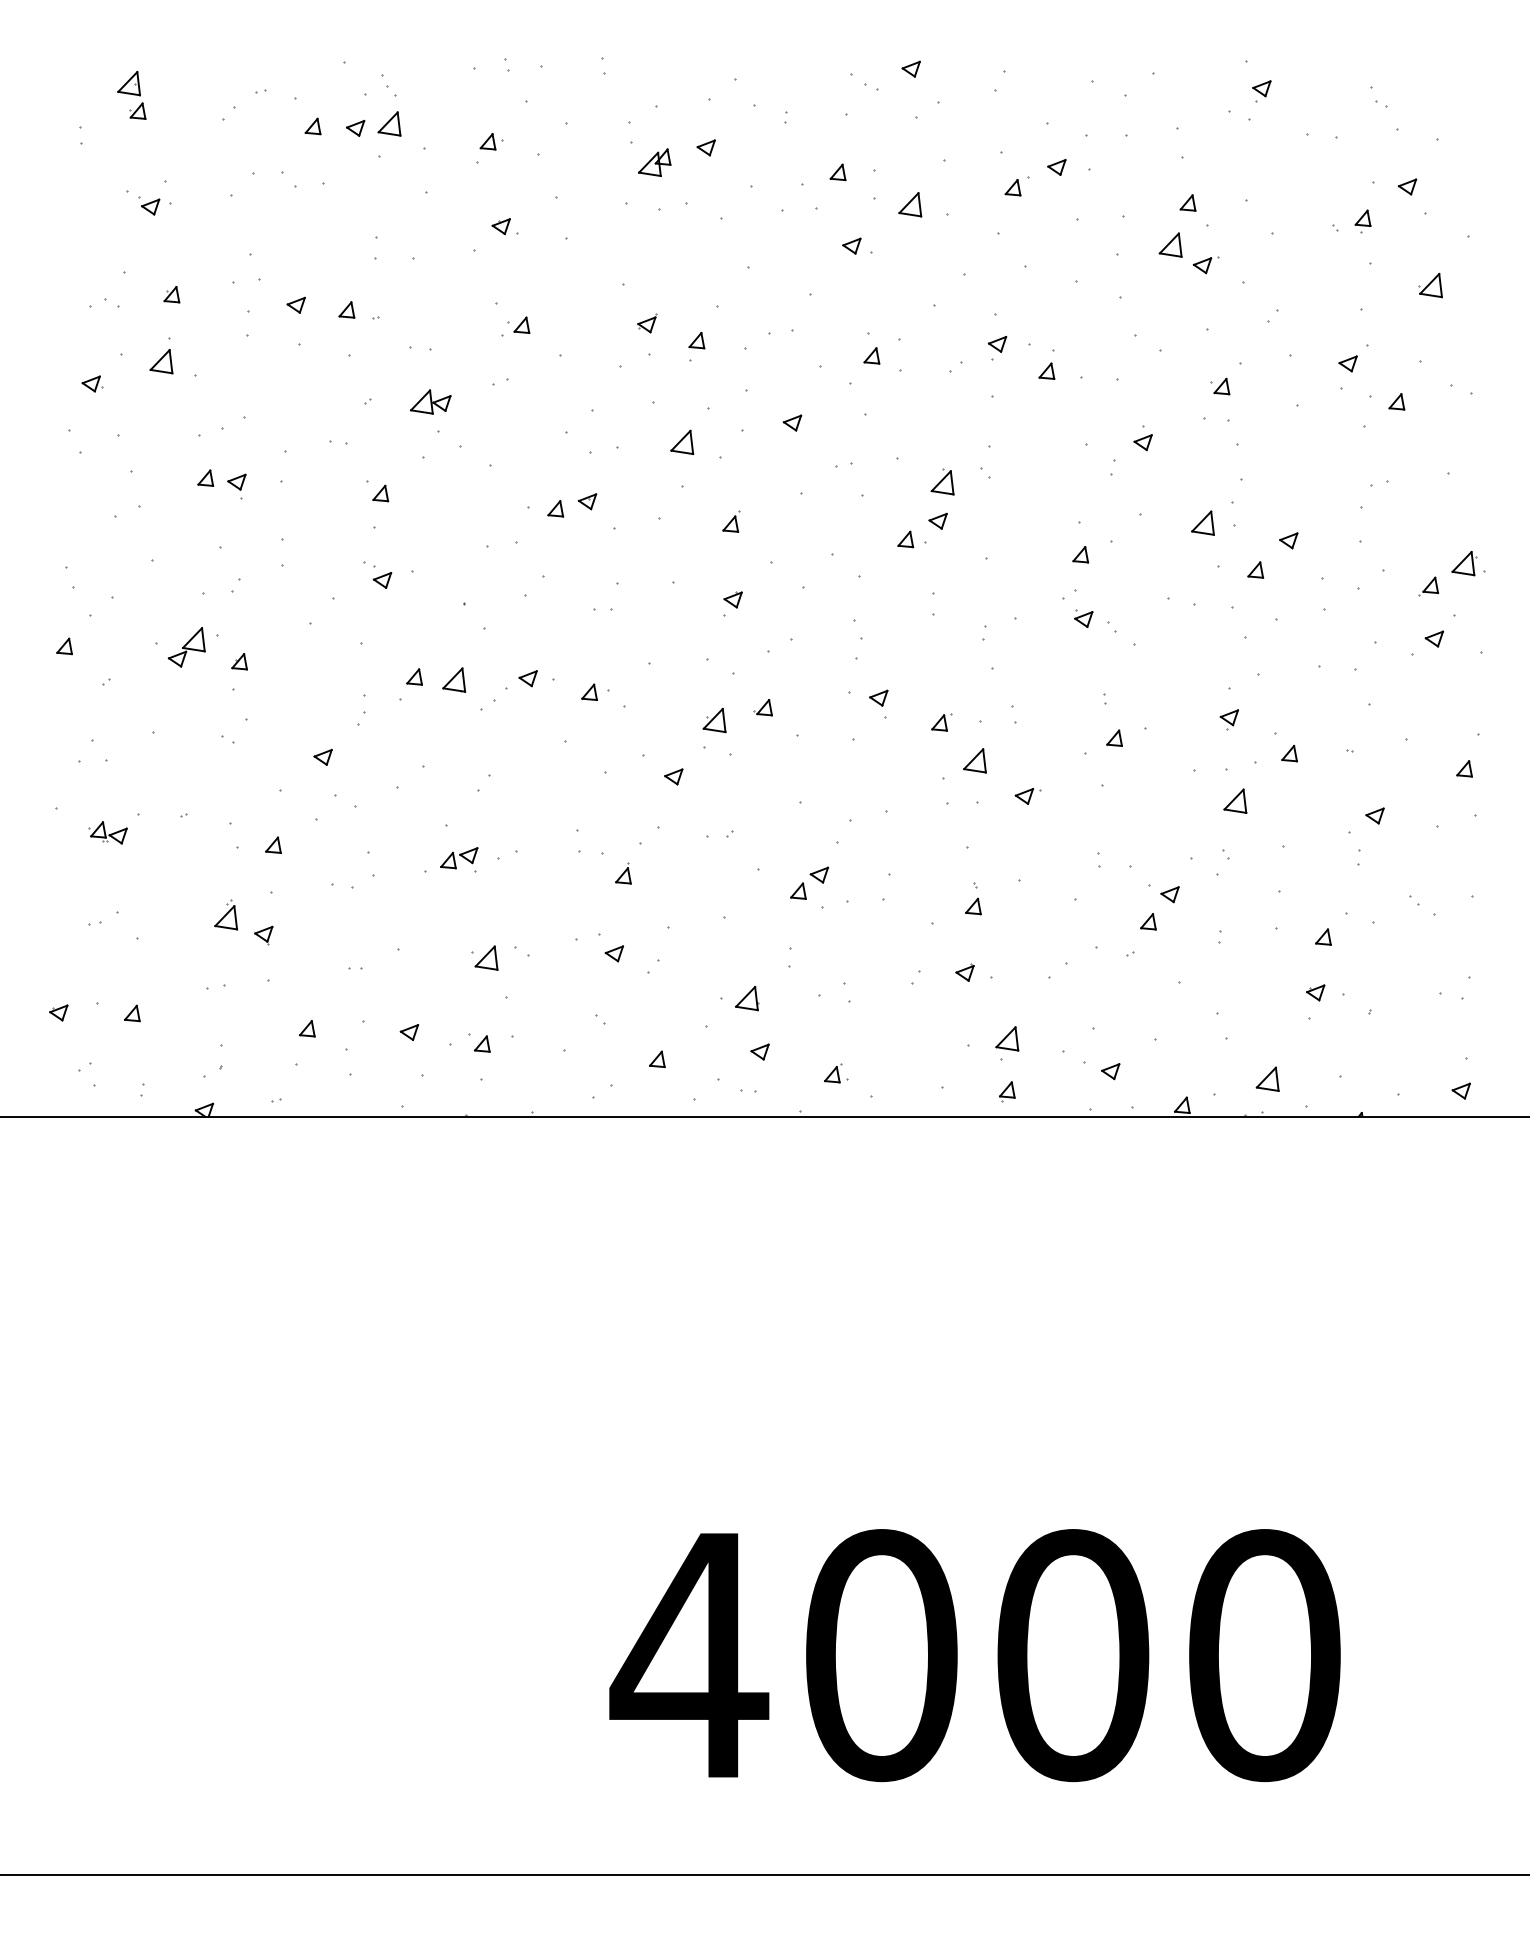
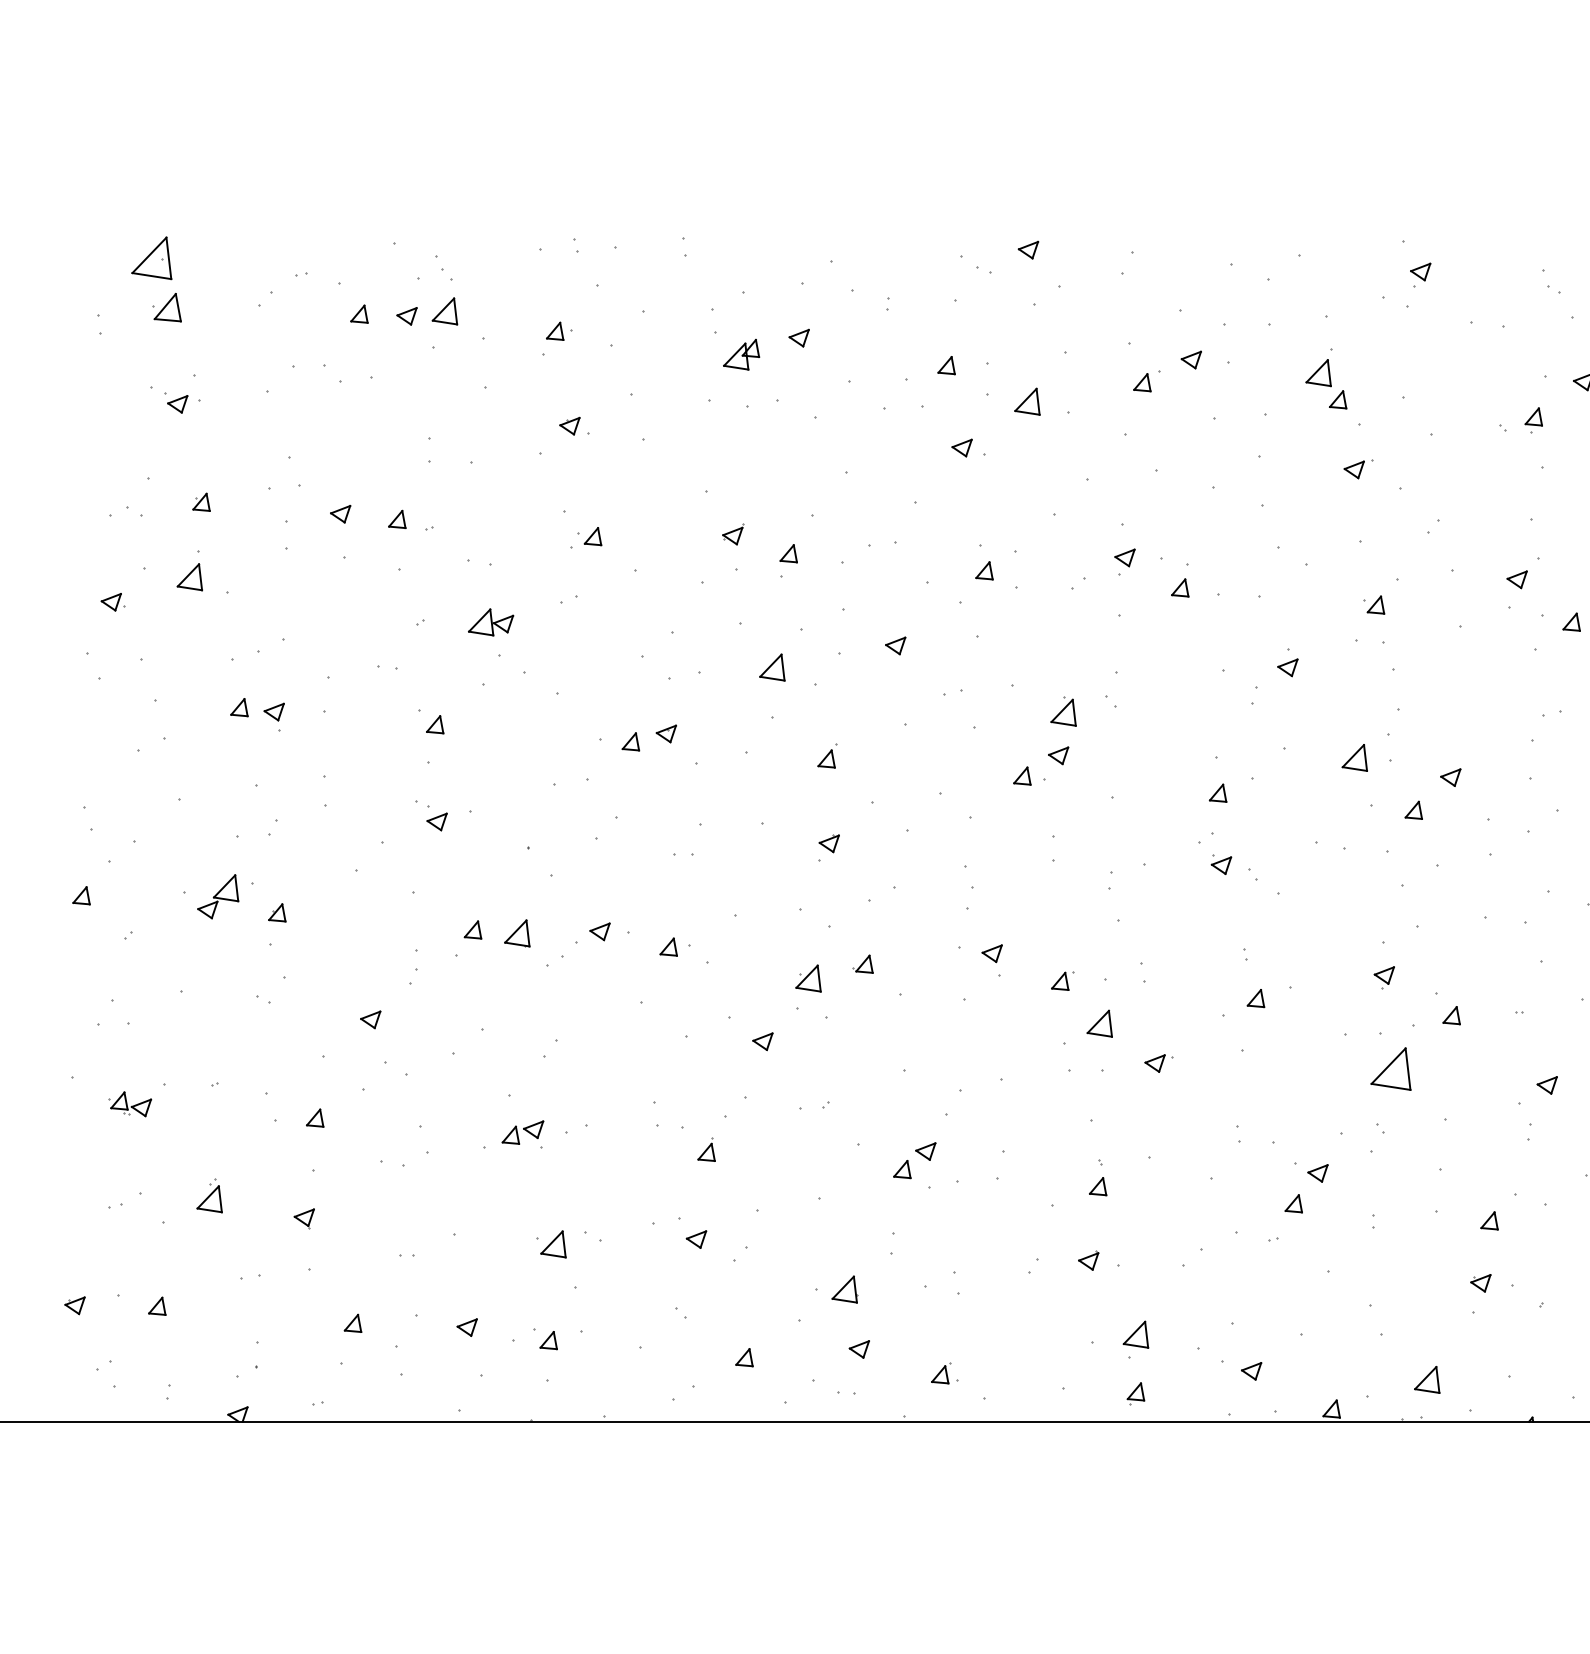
part: (131, 95) -> (156, 279), size x1.6
part: (1170, 244) -> (1318, 372), moved
part: (1235, 800) -> (1391, 1068), size x1.6
part: (225, 914) -> (208, 1195), moved

